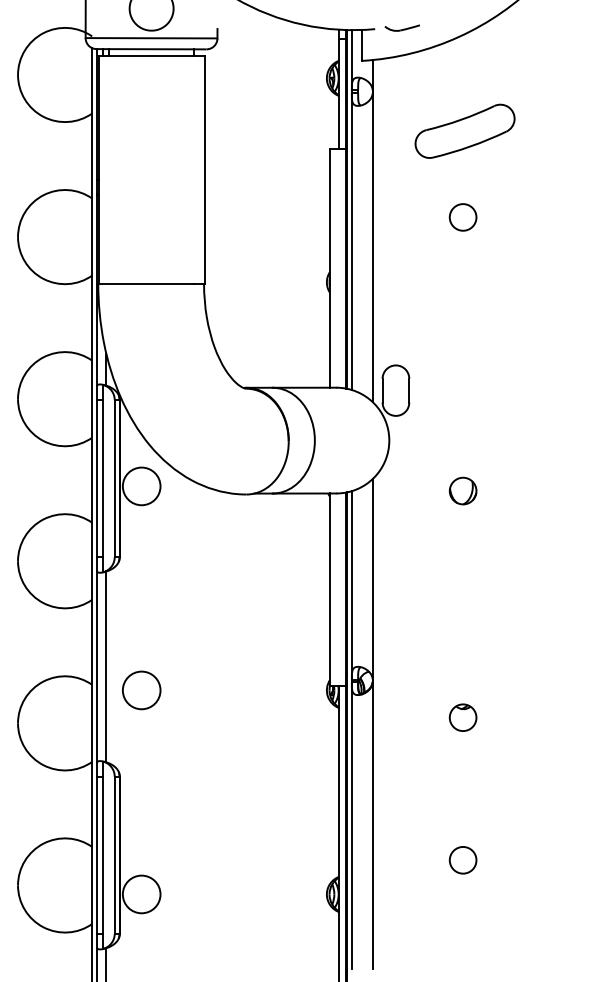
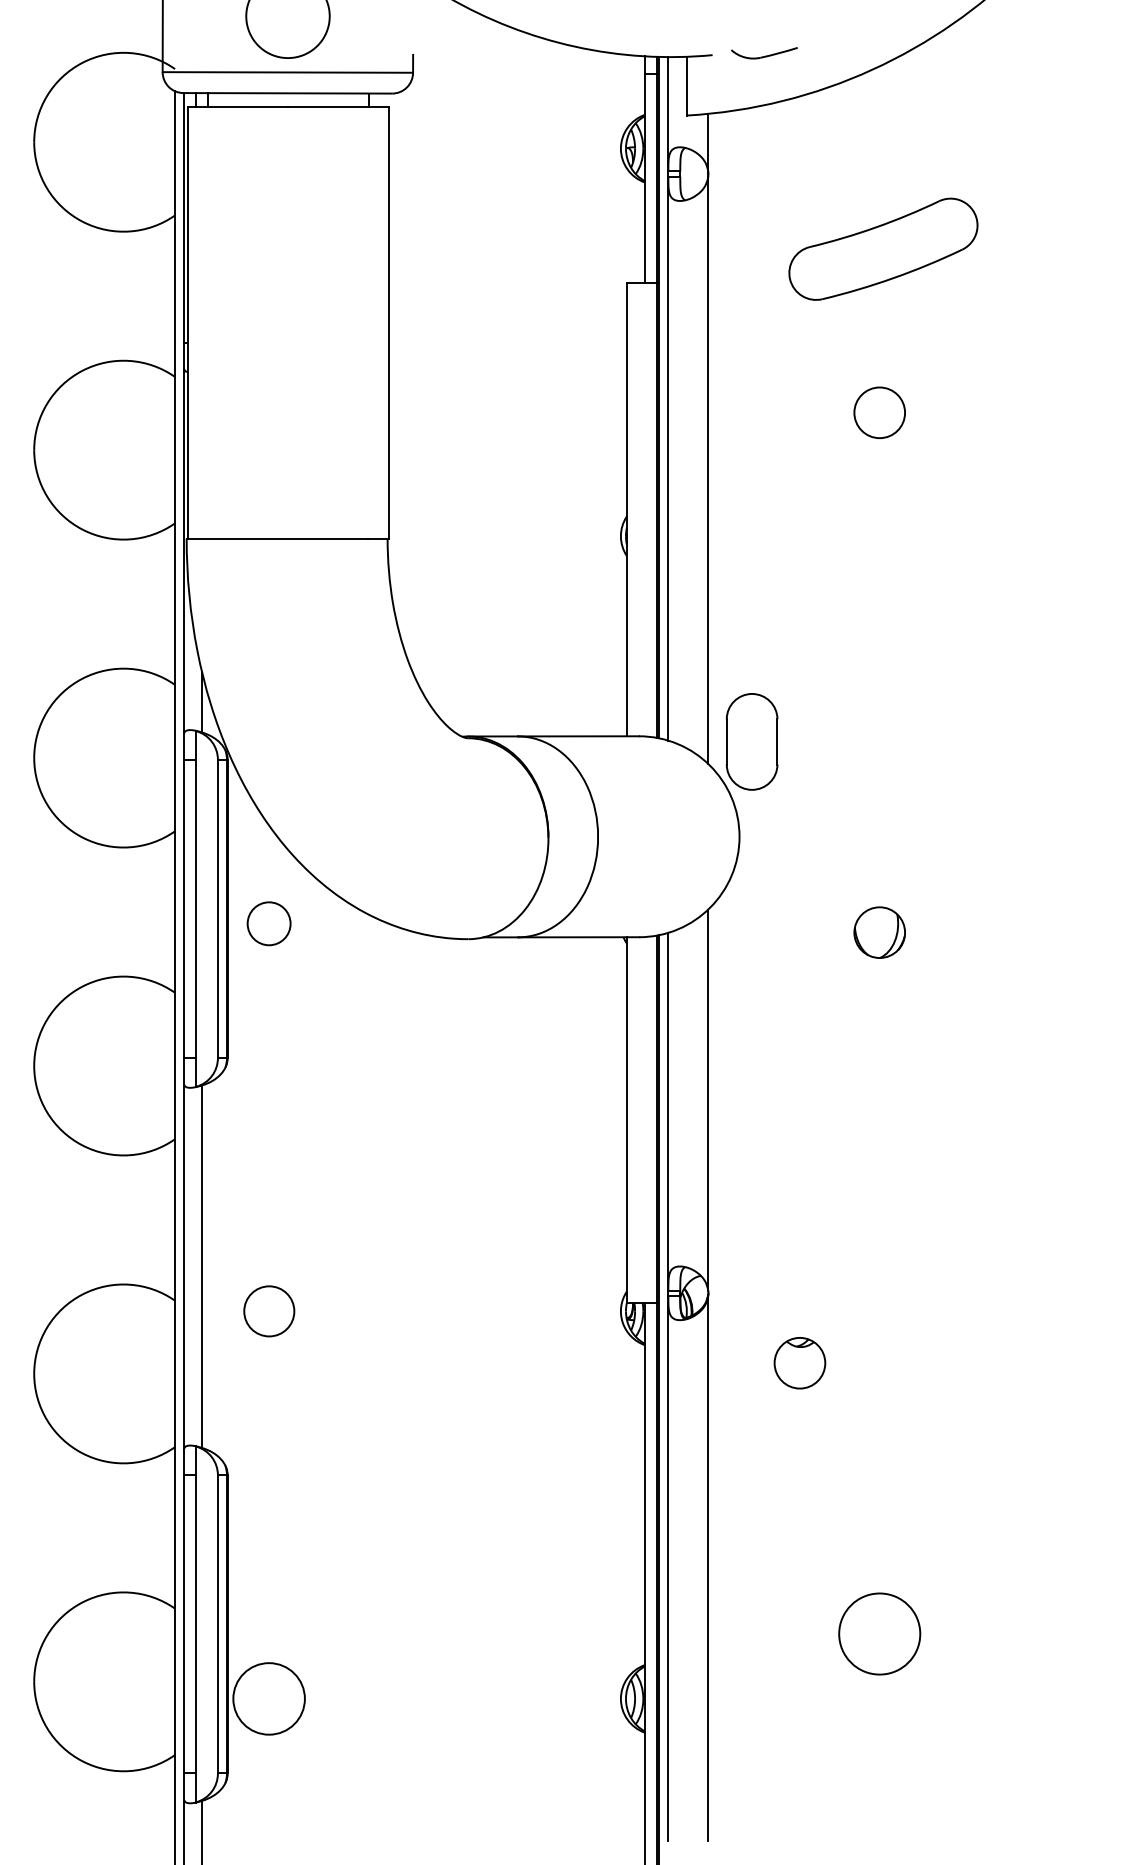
circle: (141, 486) -> (268, 923), size x0.6
circle: (141, 690) -> (268, 1311), size x0.7
part: (462, 717) -> (798, 1362), moved
circle: (462, 859) -> (878, 1632), size x1.6

